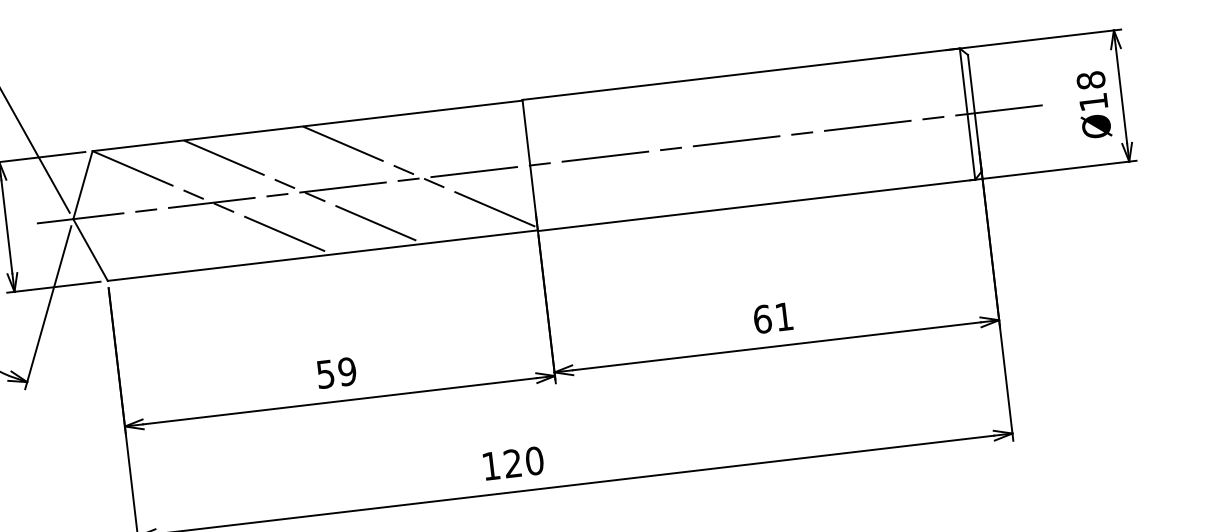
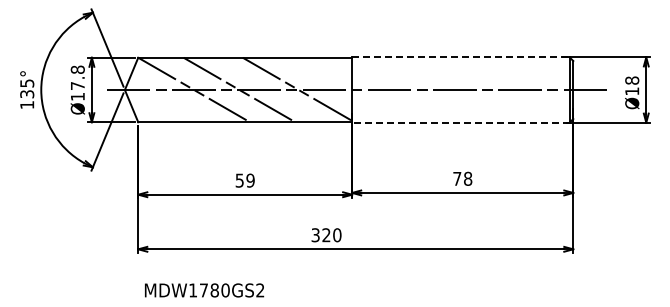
line: (740, 74) -> (460, 57), solid -> dashed
line: (755, 205) -> (460, 122), solid -> dashed
text: (772, 317) -> (462, 178), 61 -> 78
text: (490, 466) -> (315, 235), 120 -> 320

